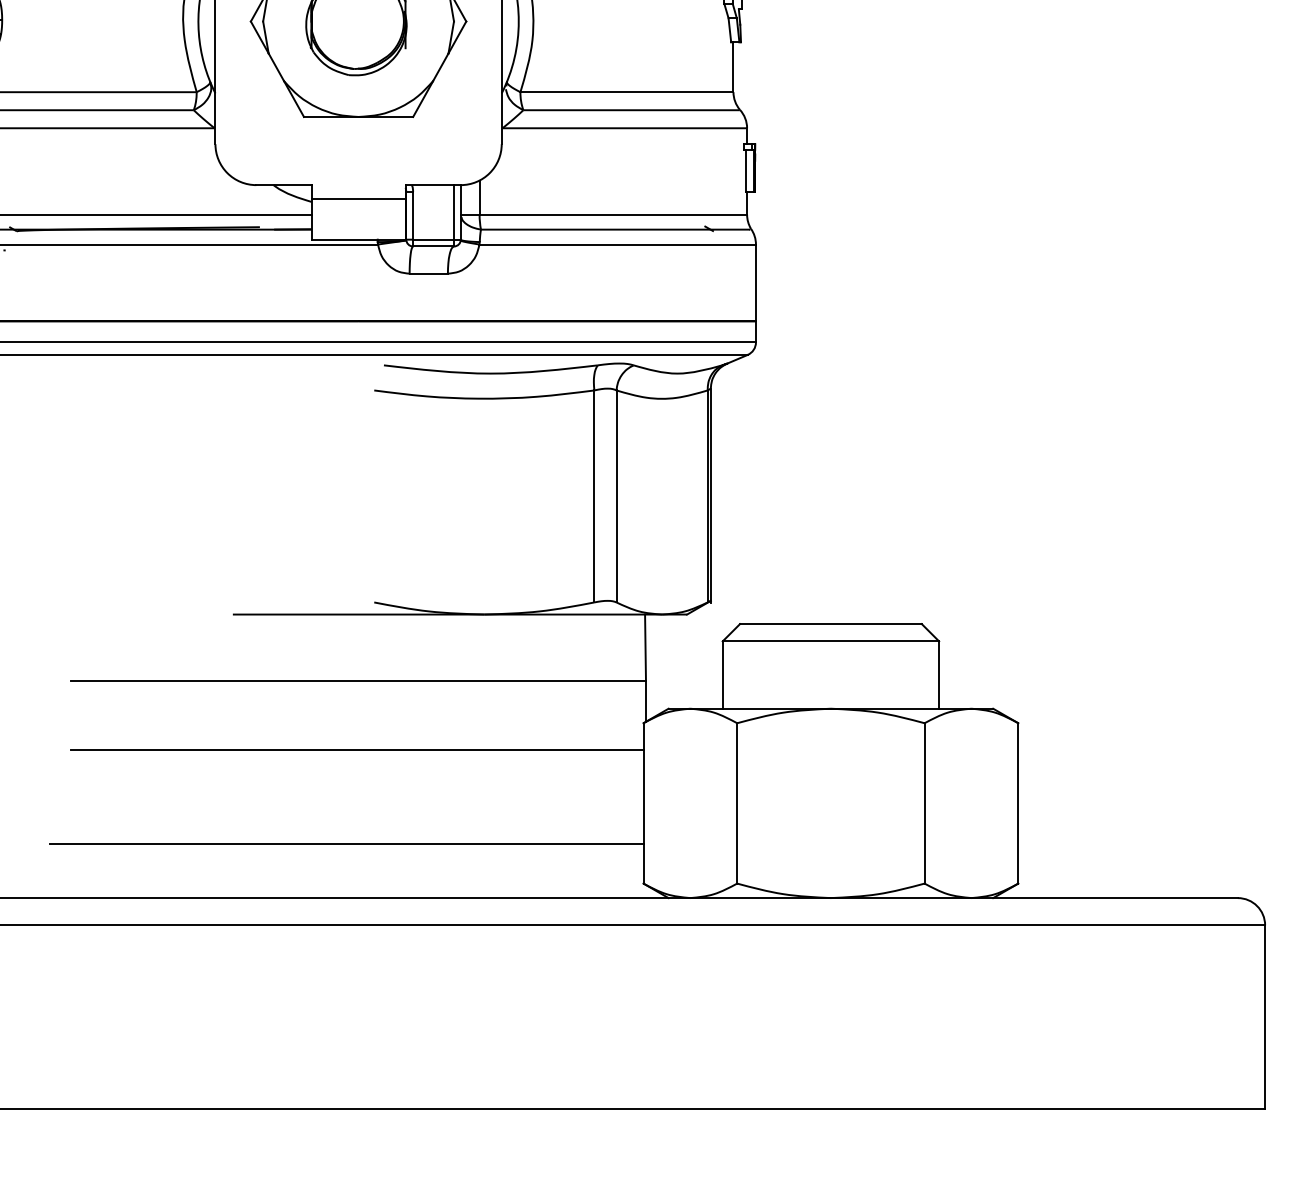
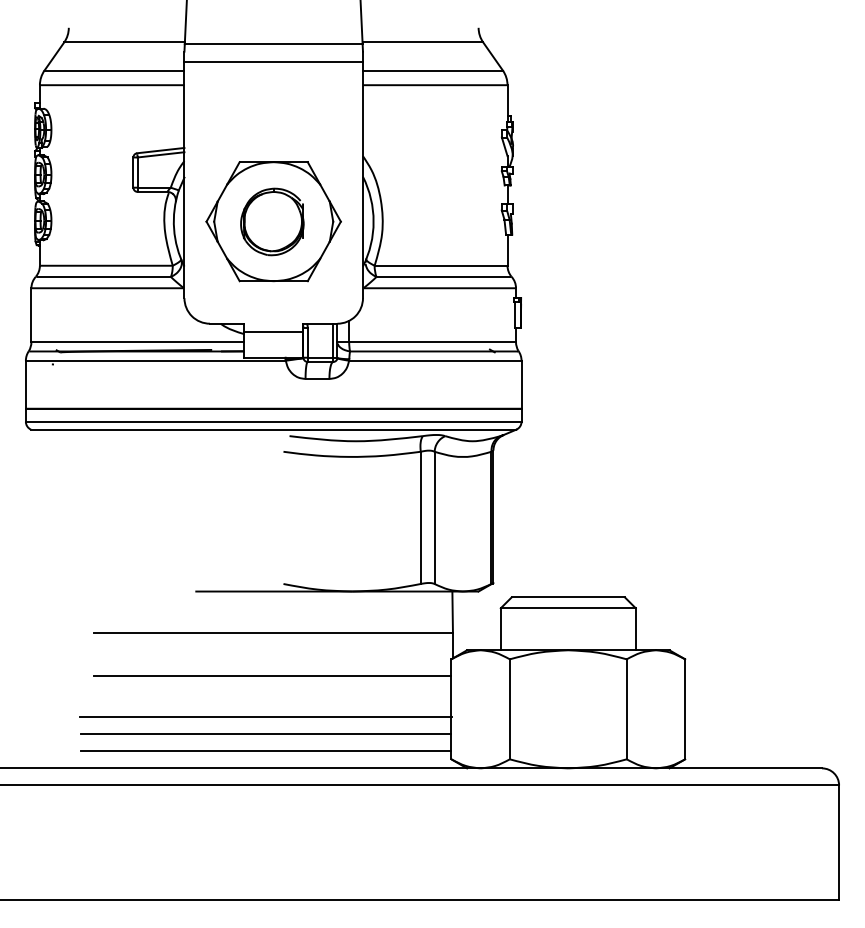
line: (347, 816) -> (266, 717), added
line: (347, 871) -> (266, 751), added

